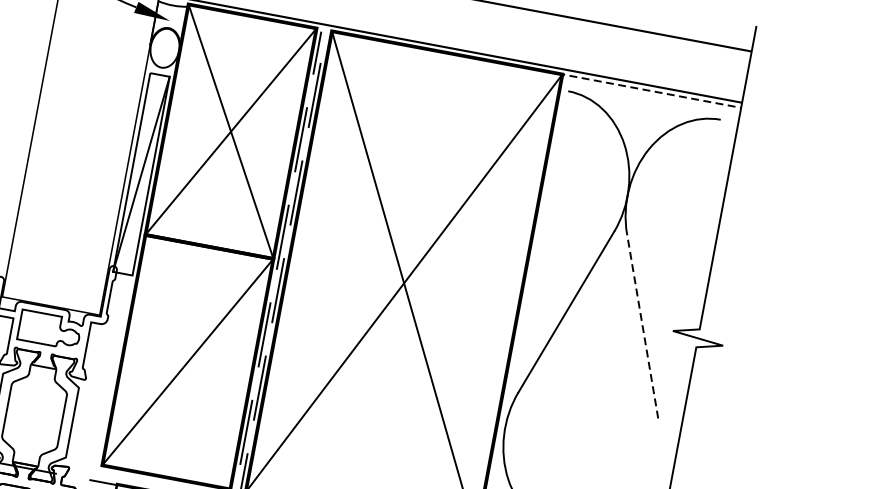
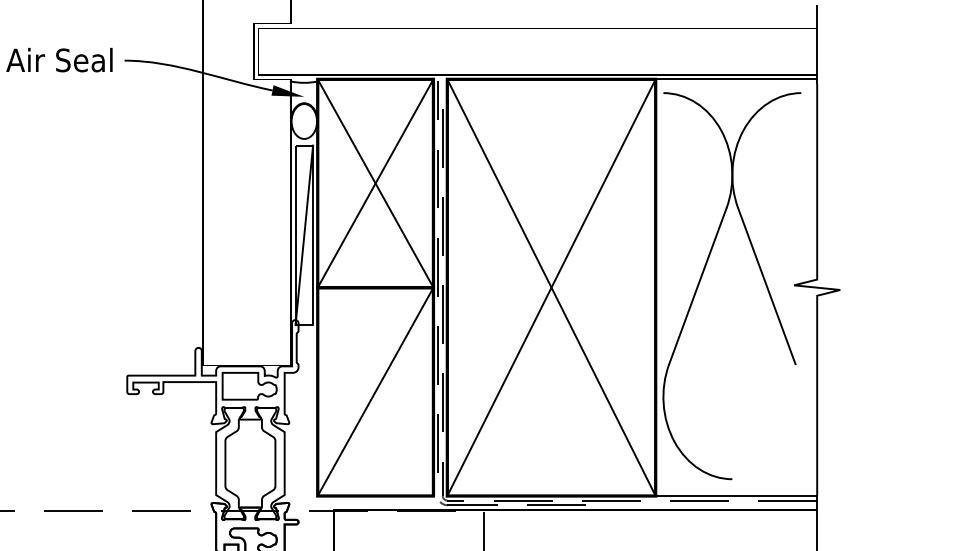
line: (649, 90) -> (734, 79), dashed -> solid
line: (642, 325) -> (766, 285), dashed -> solid

